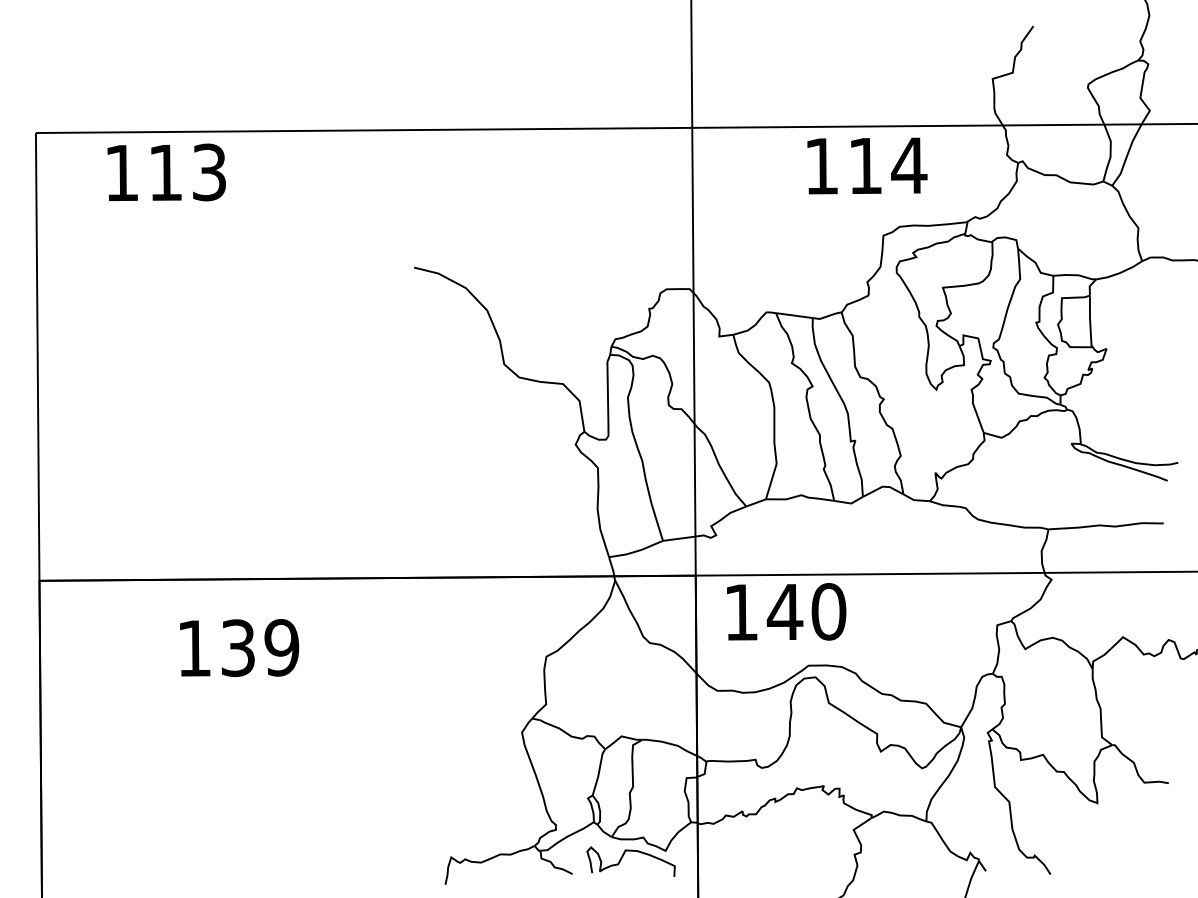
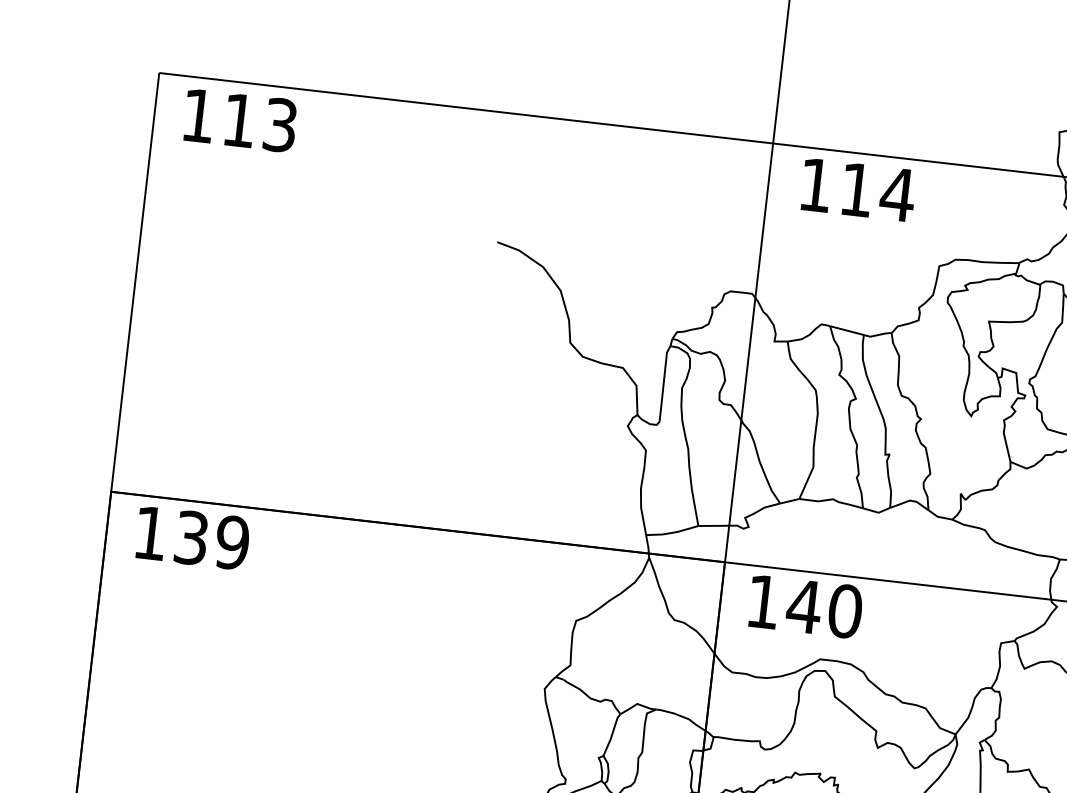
text: (867, 165) -> (858, 189), moved
text: (166, 172) -> (240, 120), moved
text: (239, 647) -> (192, 537), moved

